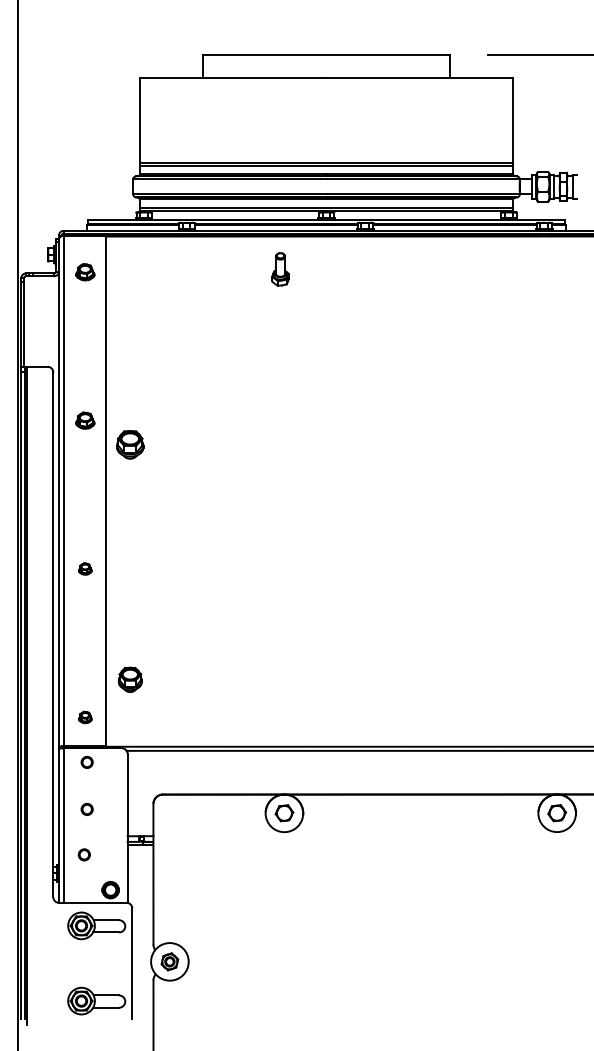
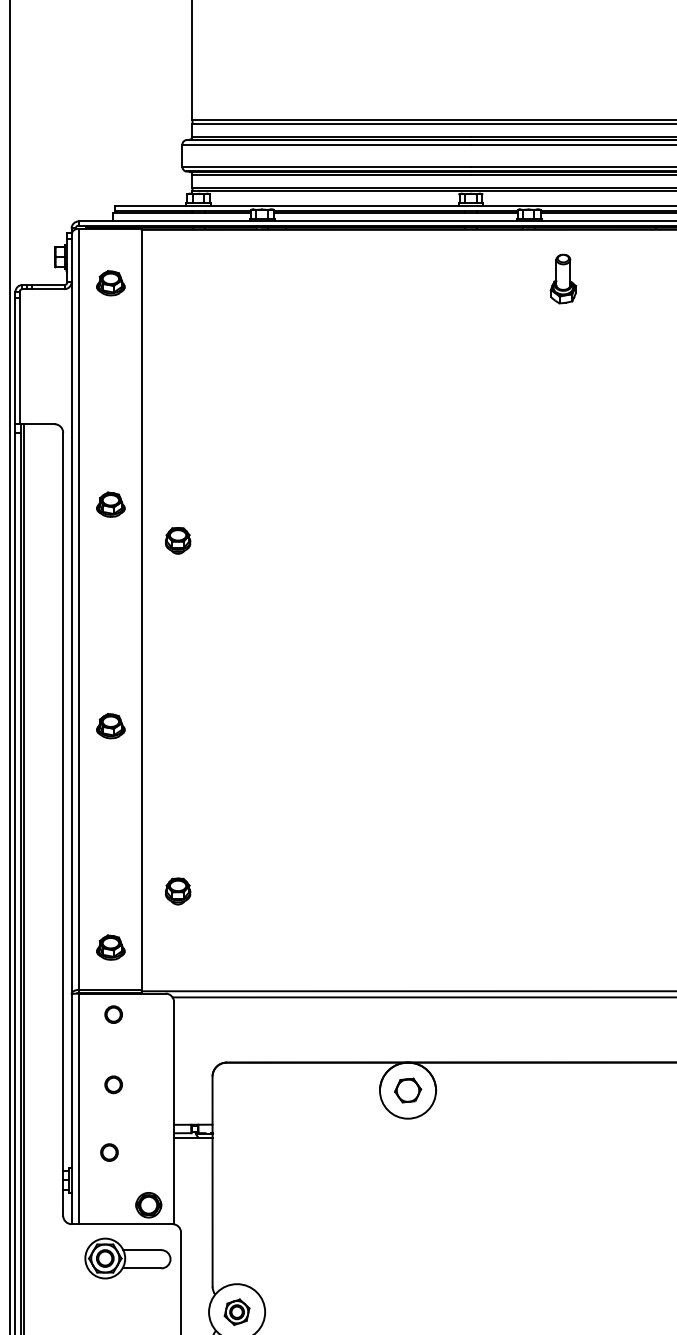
part: (280, 269) -> (563, 279), moved
part: (130, 444) -> (178, 540), size x0.62
part: (85, 568) -> (111, 725), size x1.43
part: (130, 679) -> (178, 890), size x0.71
part: (85, 717) -> (111, 947), size x1.43

